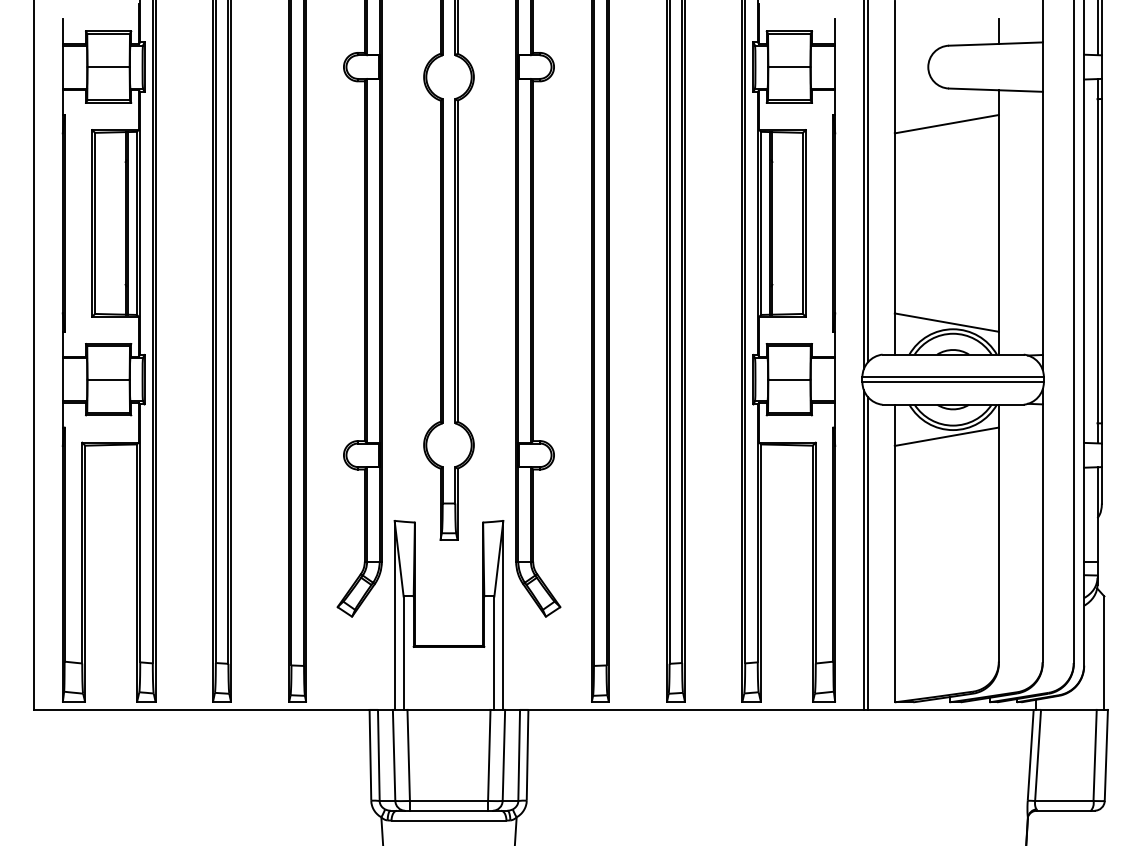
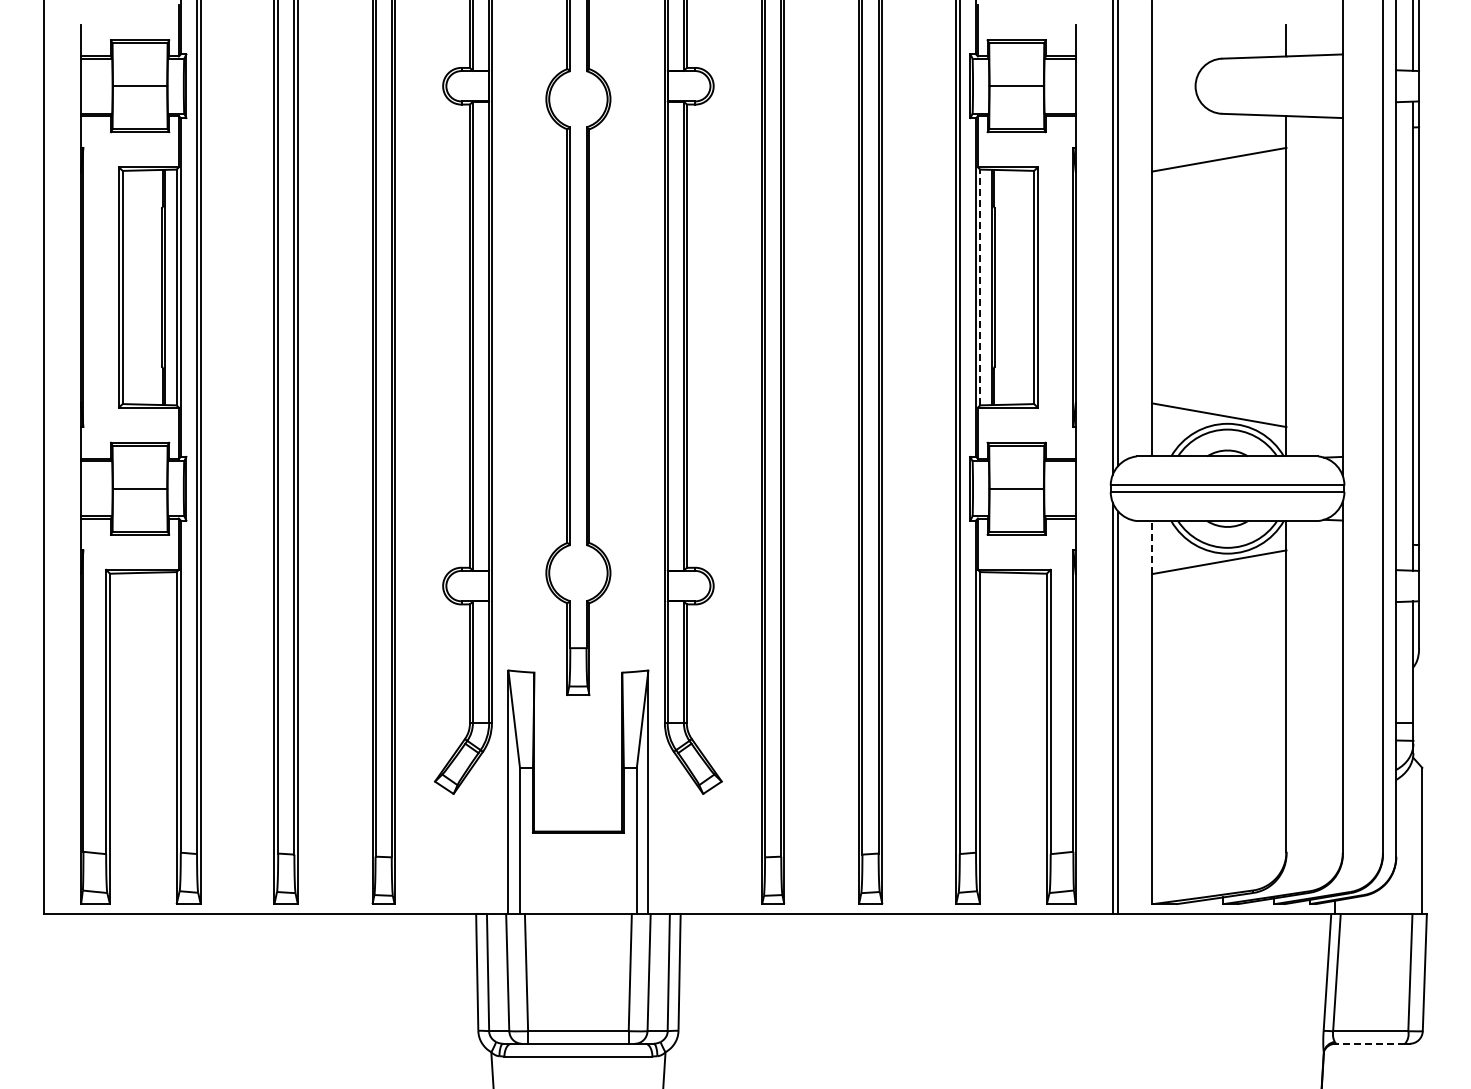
line: (761, 223) -> (980, 287), solid -> dashed
line: (894, 425) -> (1152, 547), solid -> dashed
line: (1064, 810) -> (1370, 1043), solid -> dashed

